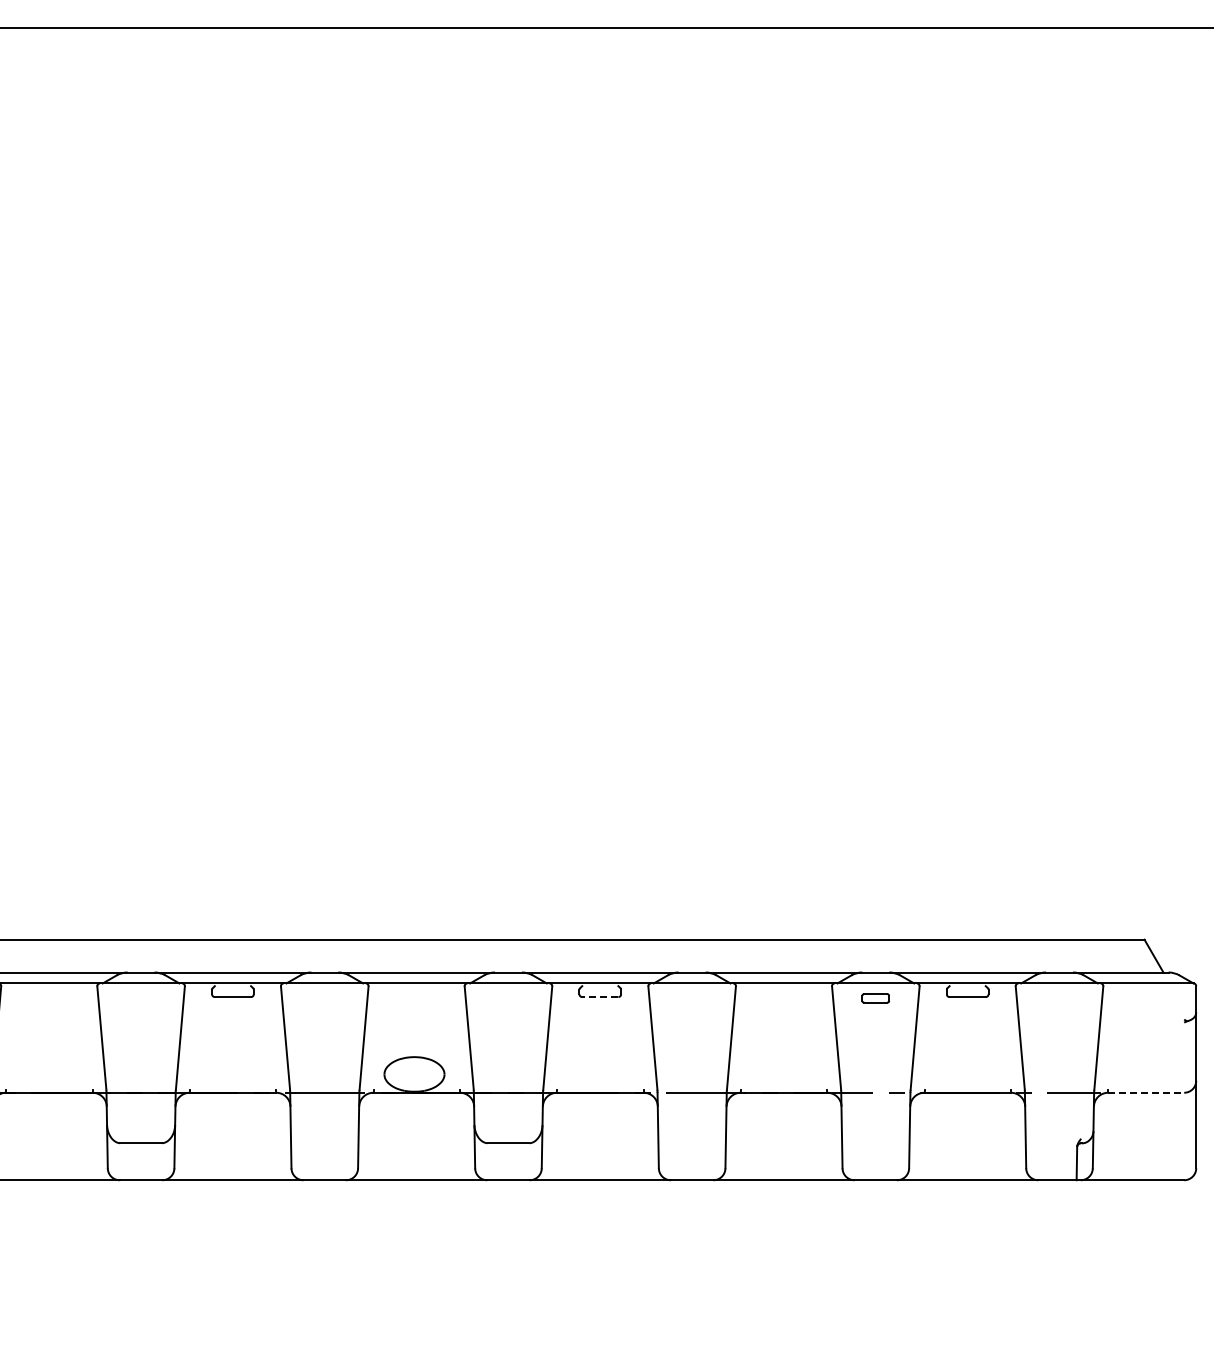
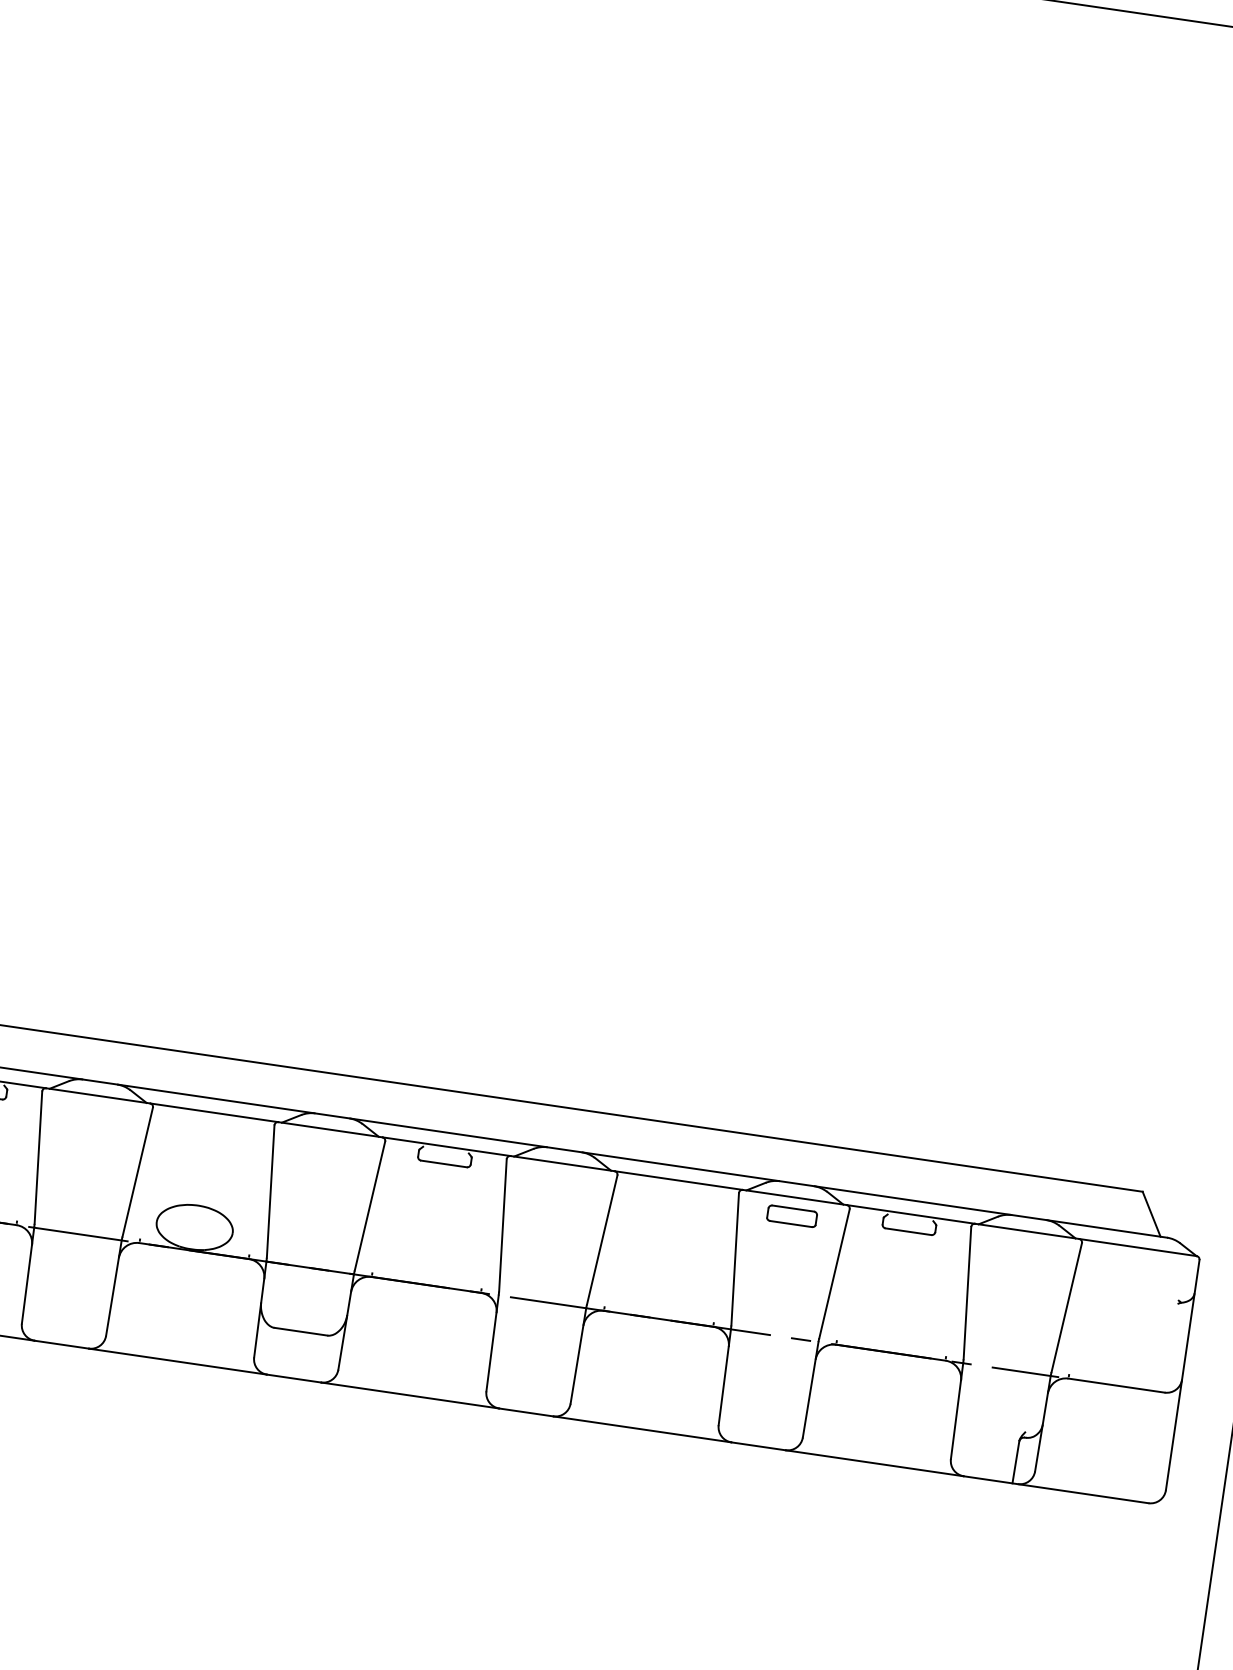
line: (599, 997) -> (442, 1164), dashed -> solid
part: (875, 998) -> (791, 1216), size x1.43
line: (1146, 1092) -> (1117, 1385), dashed -> solid

